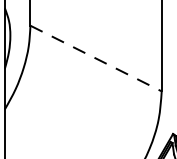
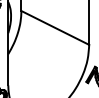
line: (96, 57) -> (55, 27), dashed -> solid

